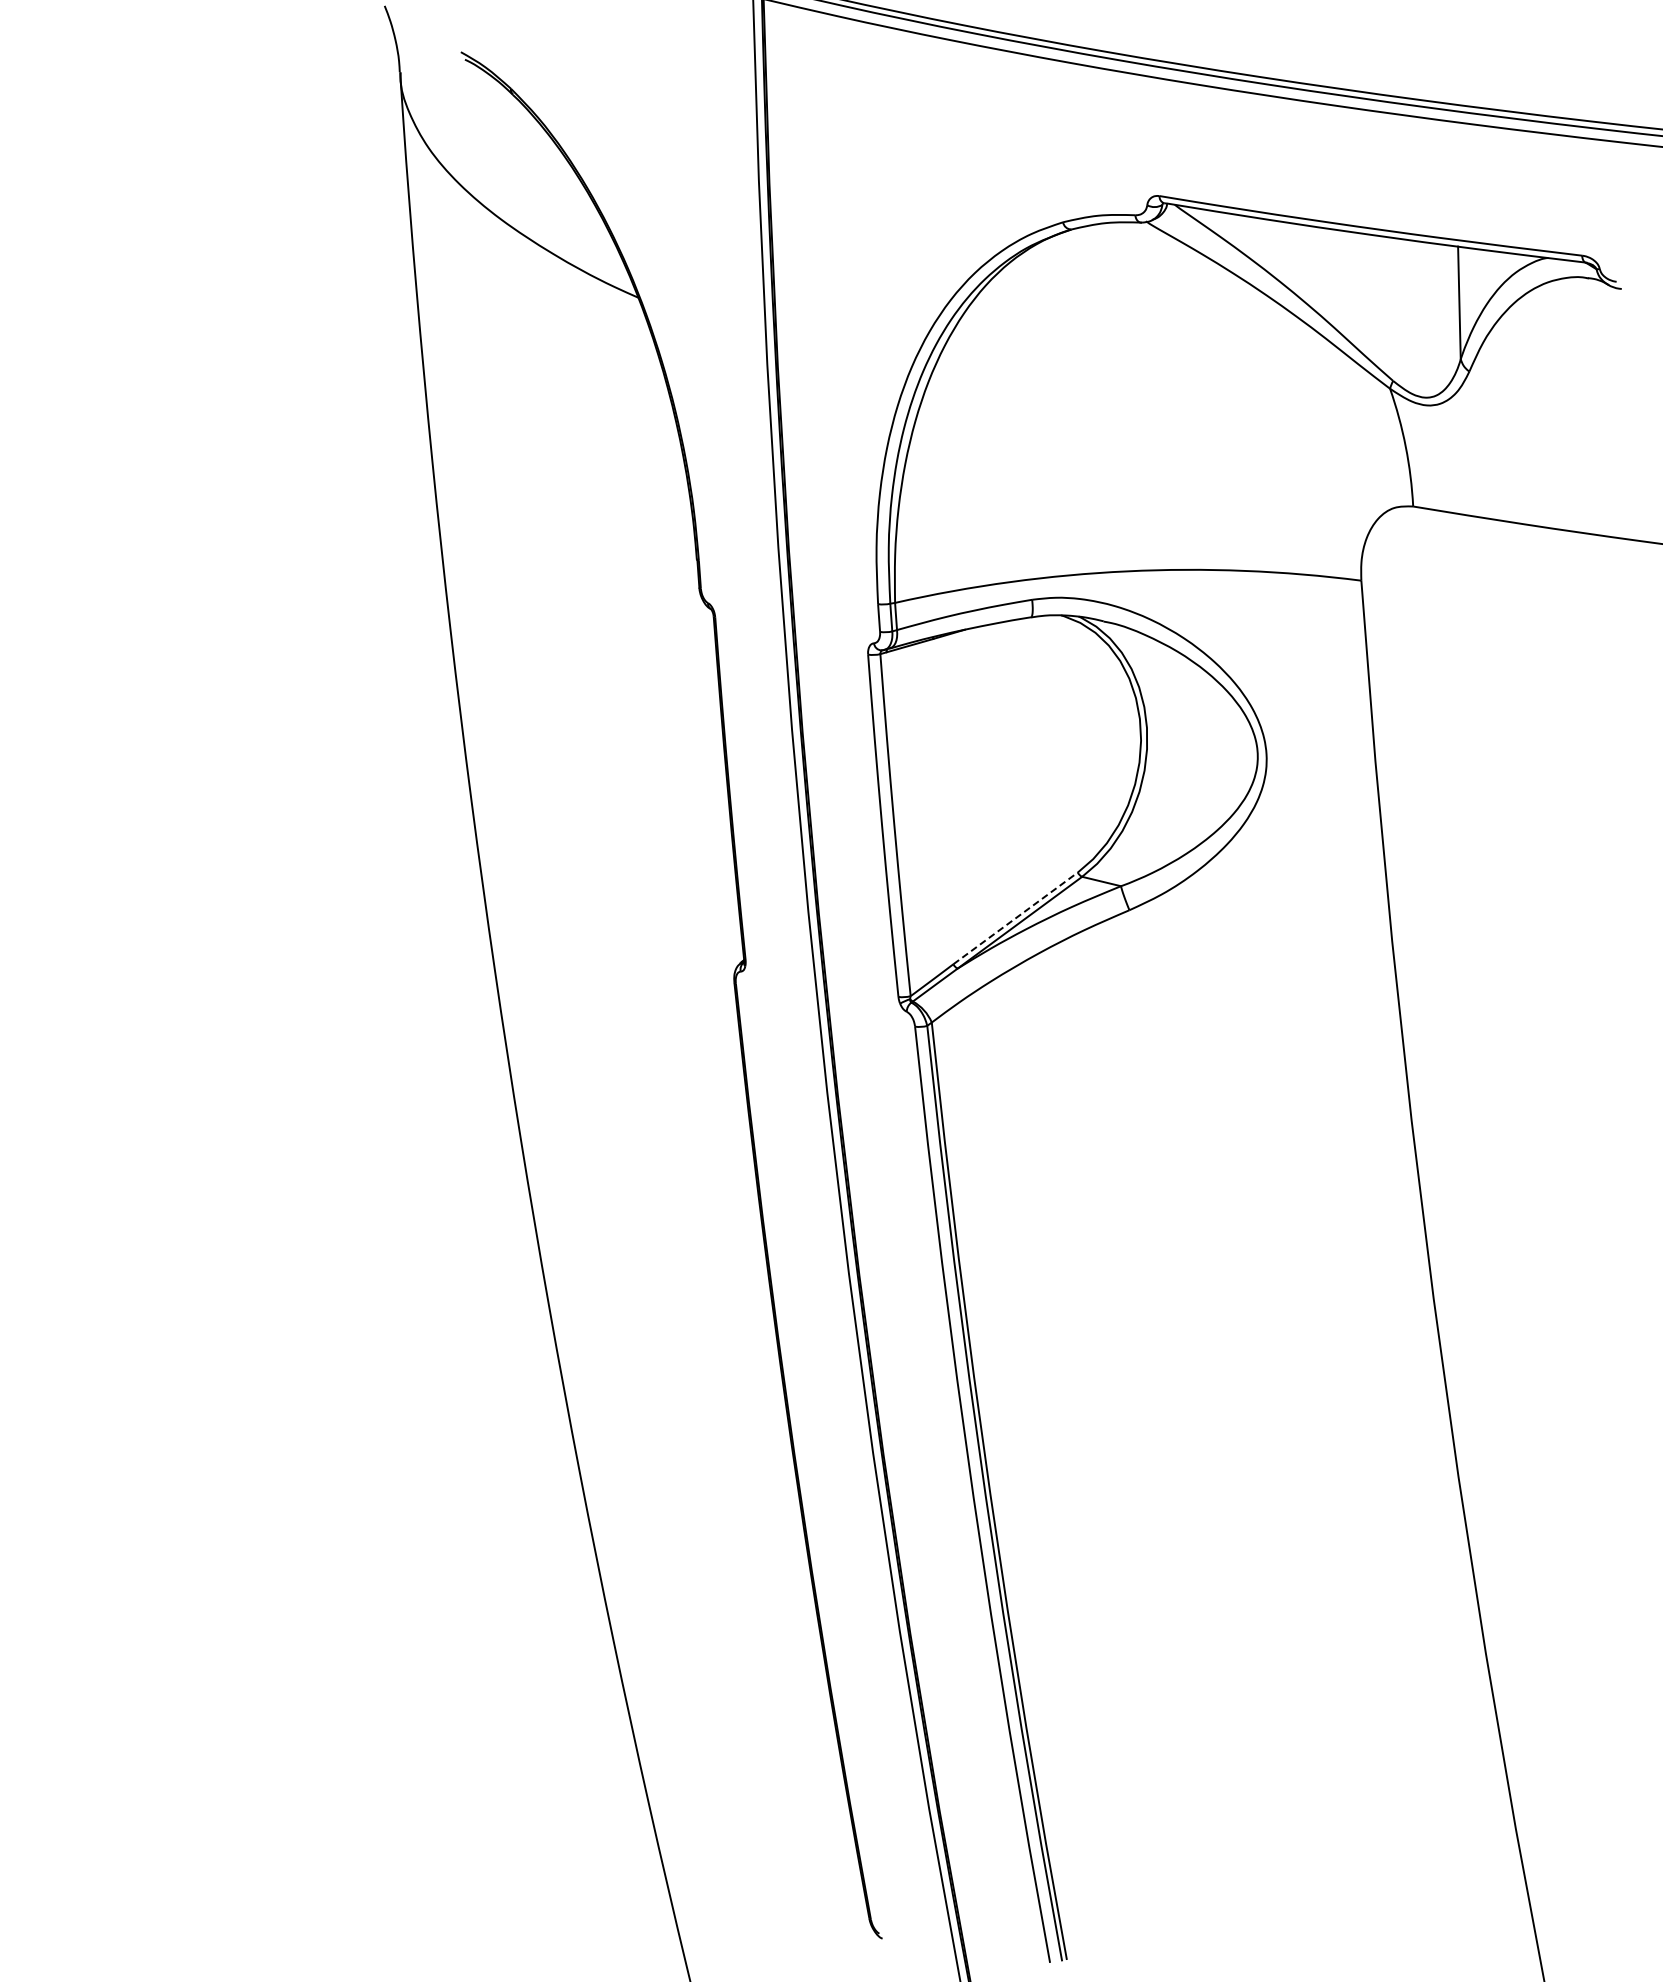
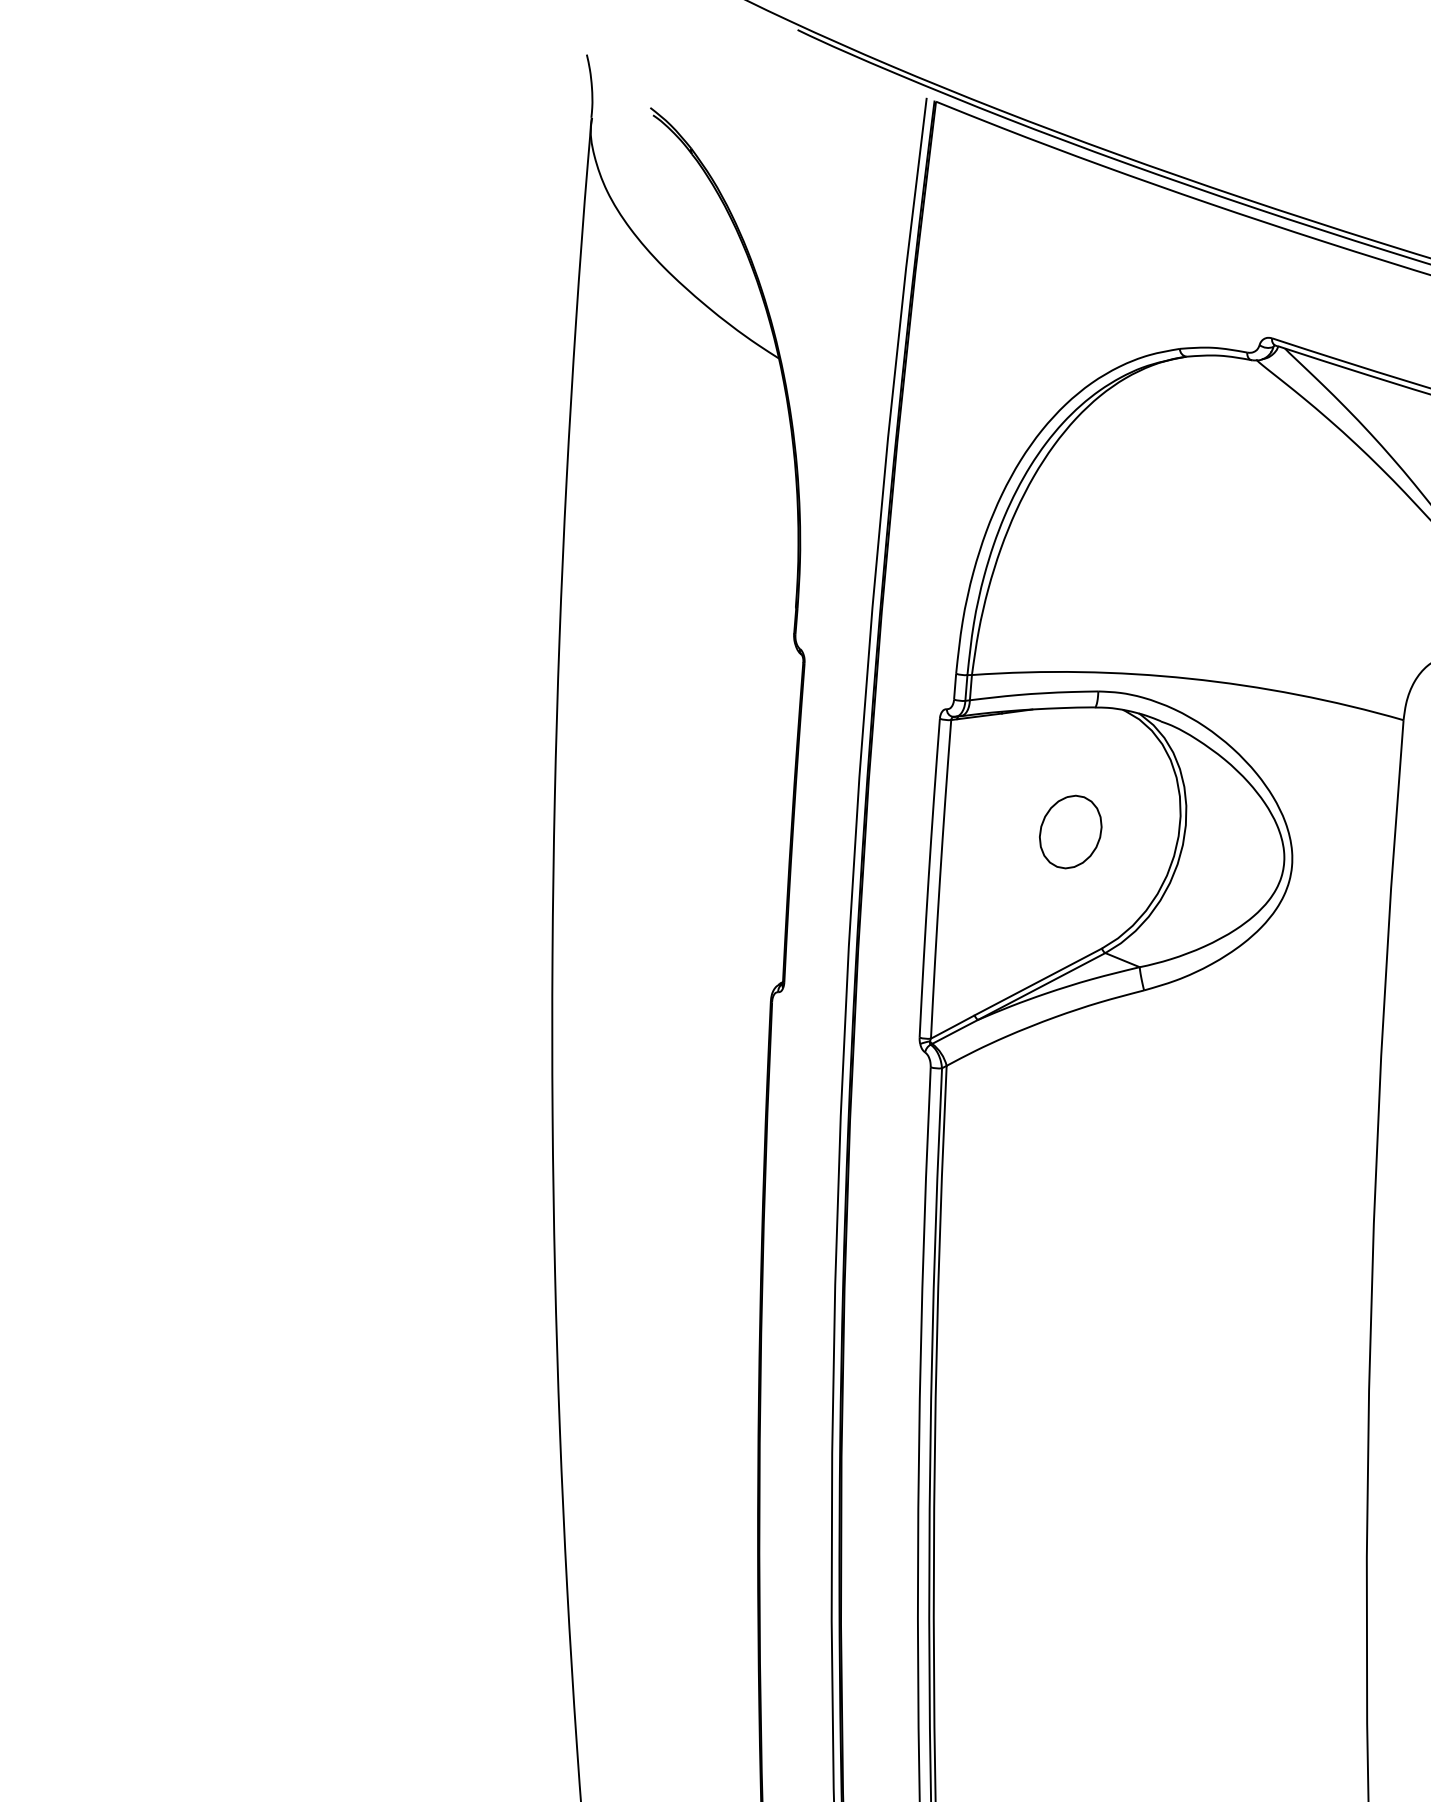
part: (1025, 753) -> (1070, 831), added
line: (1016, 918) -> (1039, 982), dashed -> solid

